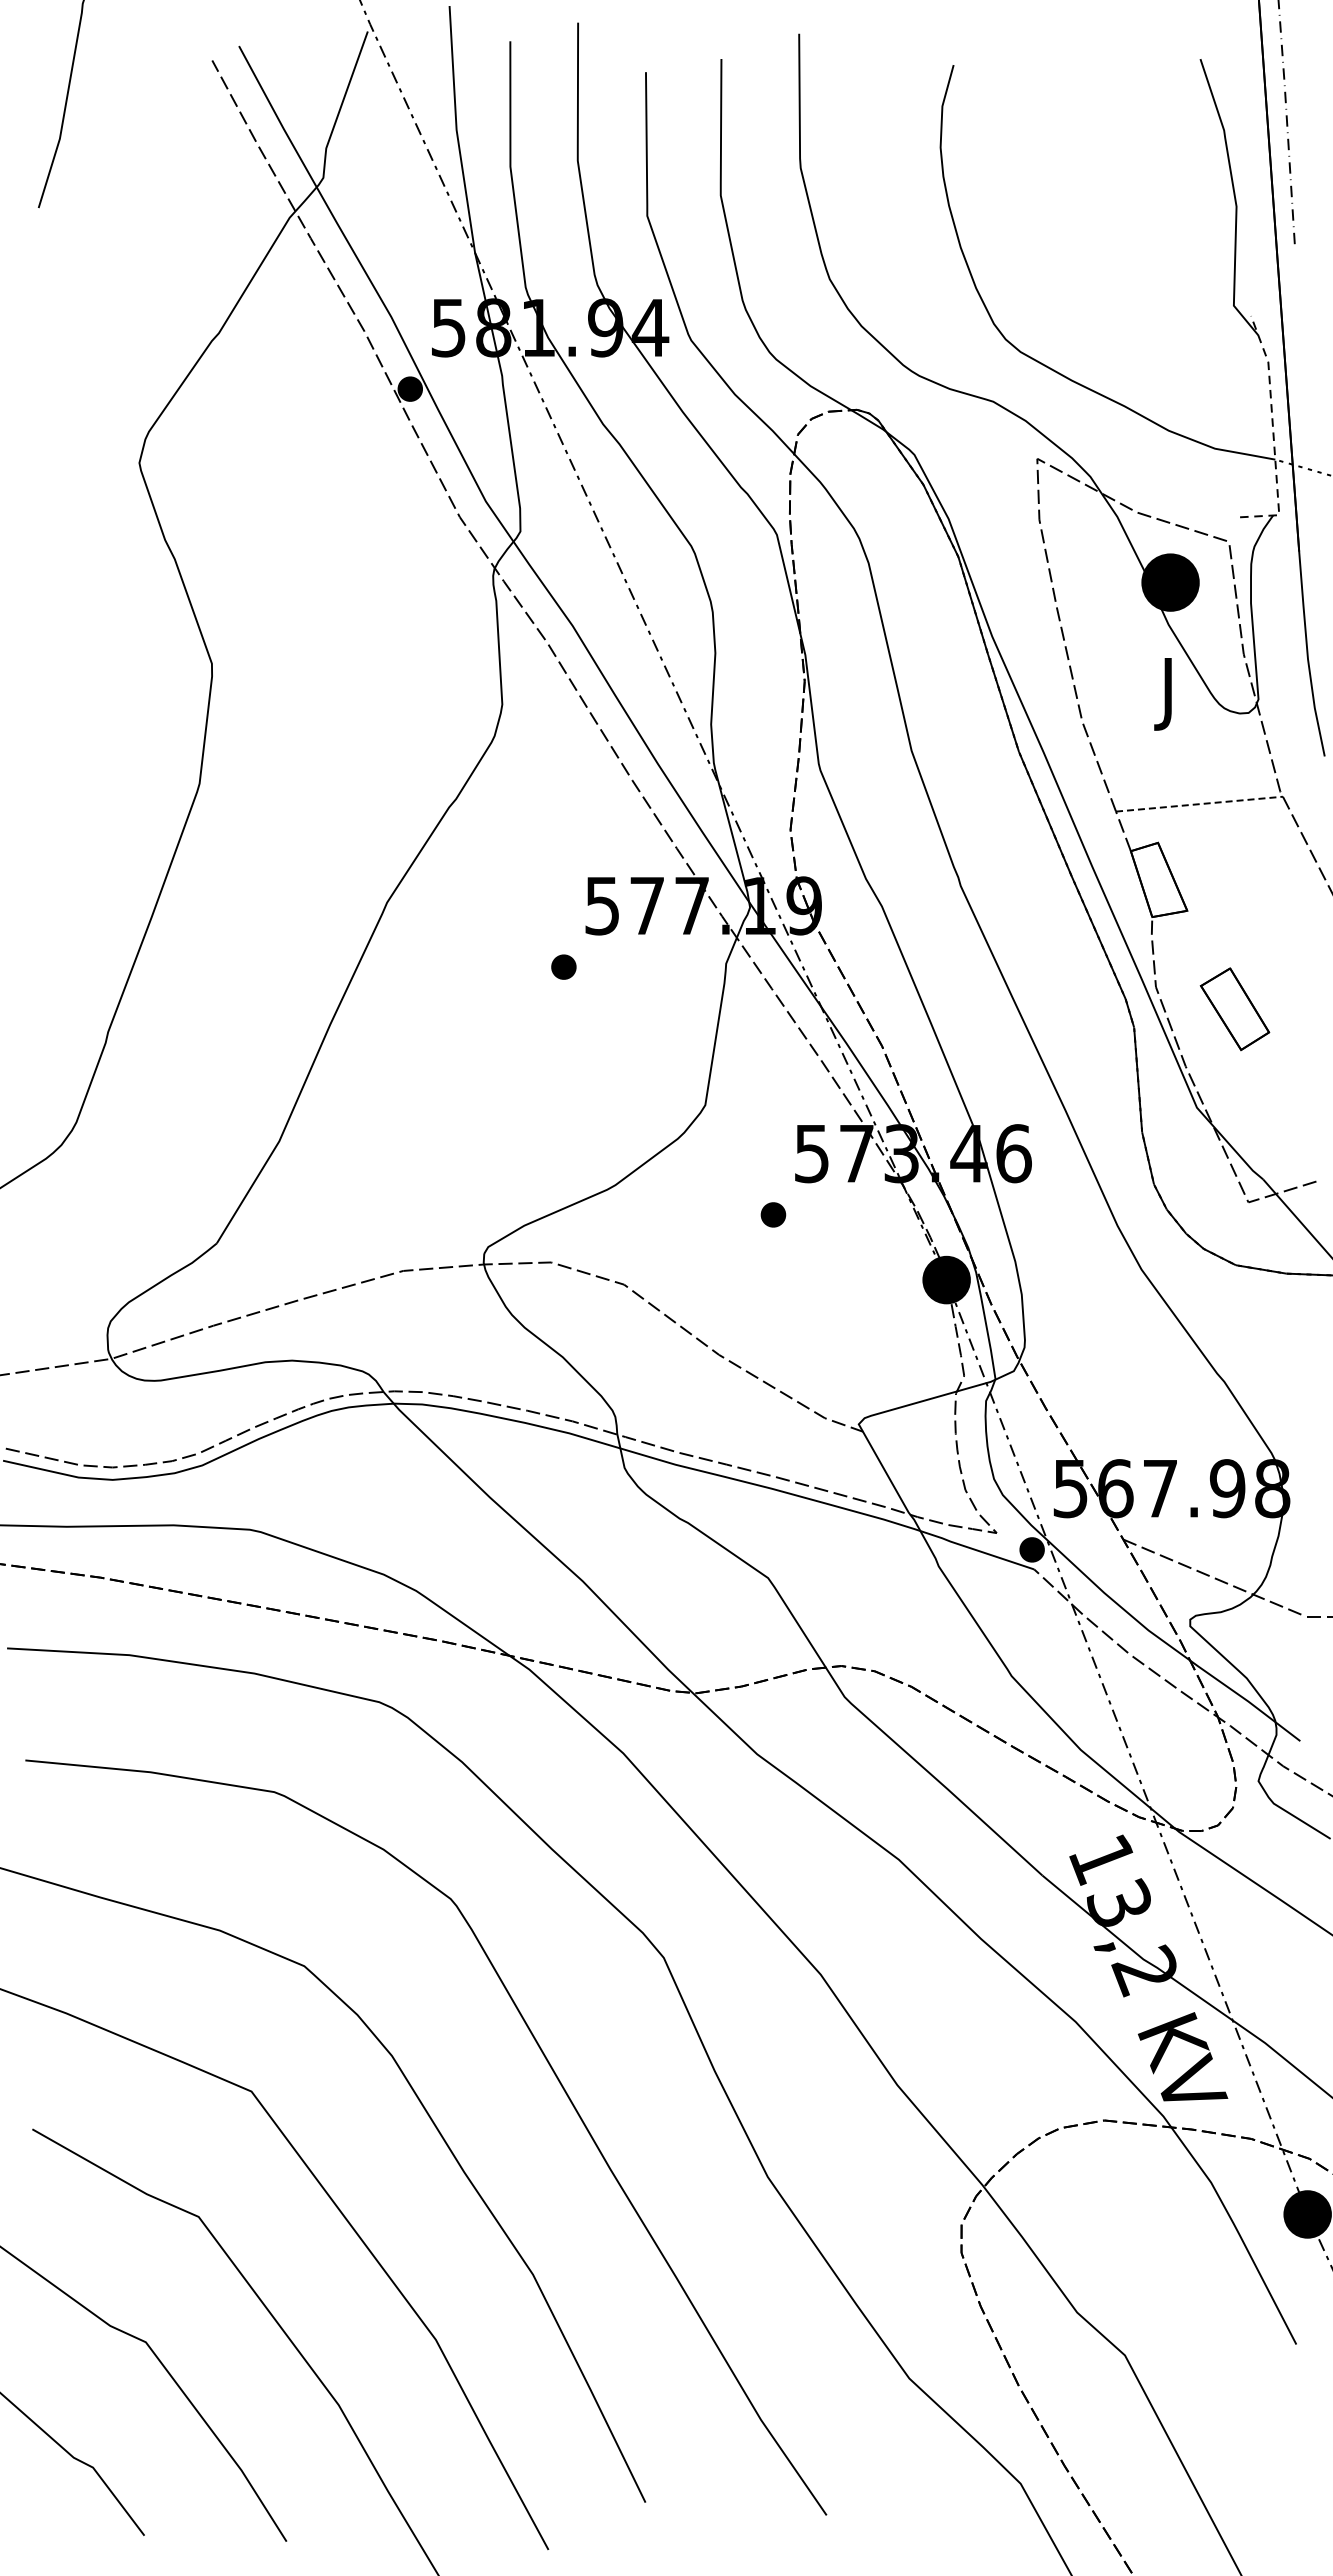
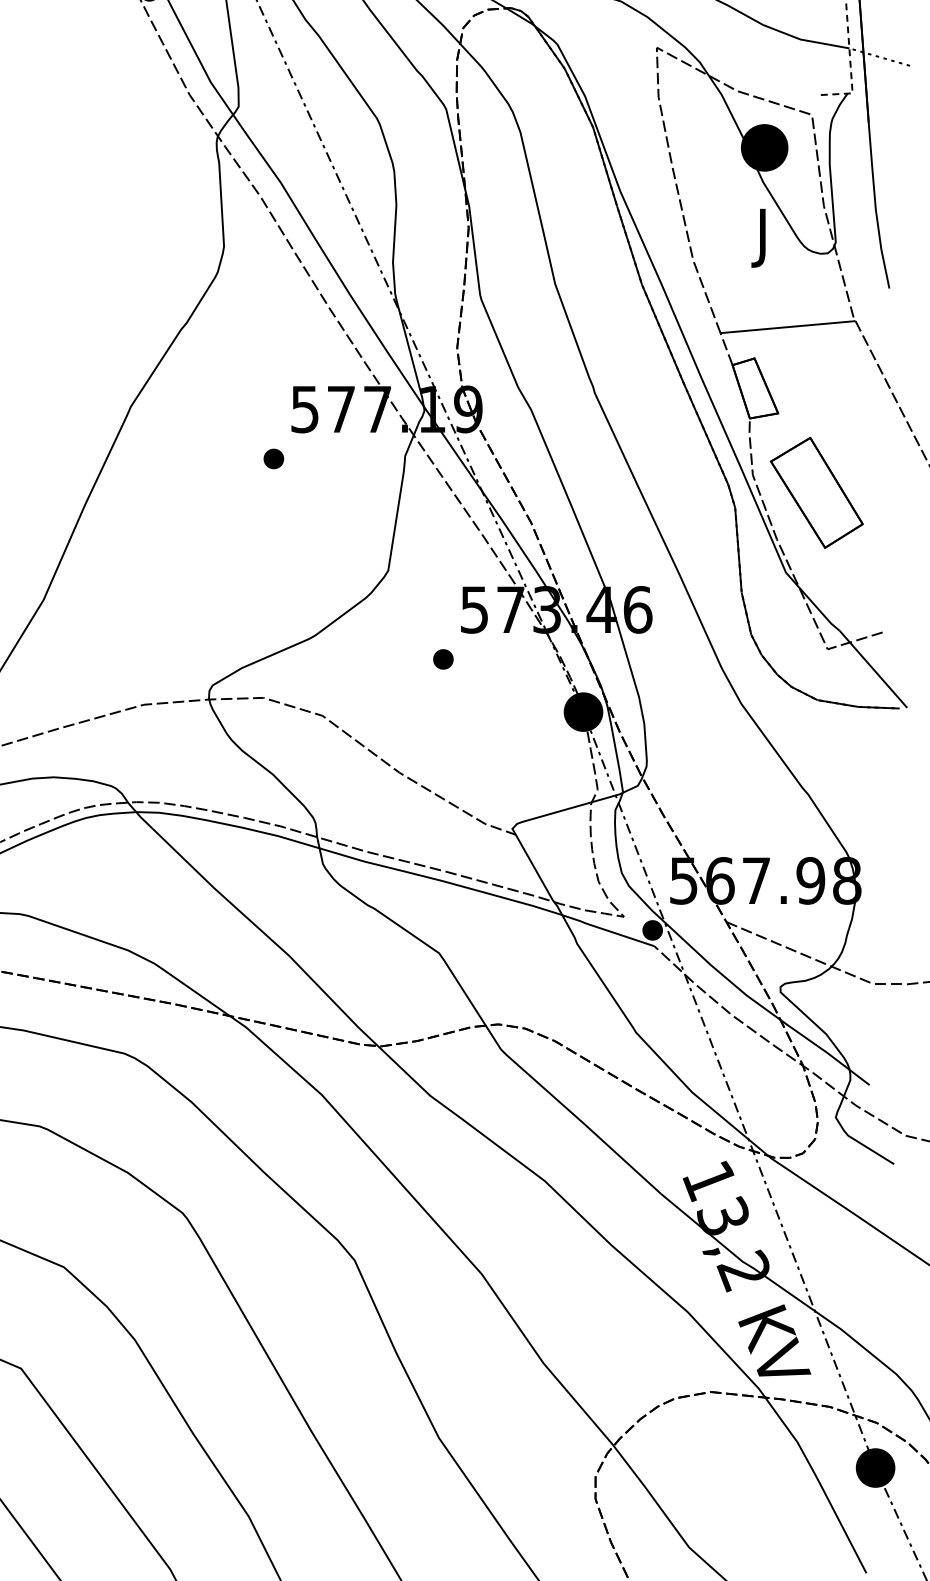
line: (1199, 804) -> (788, 327), dashed -> solid
part: (1234, 1009) -> (816, 493), size x1.67

